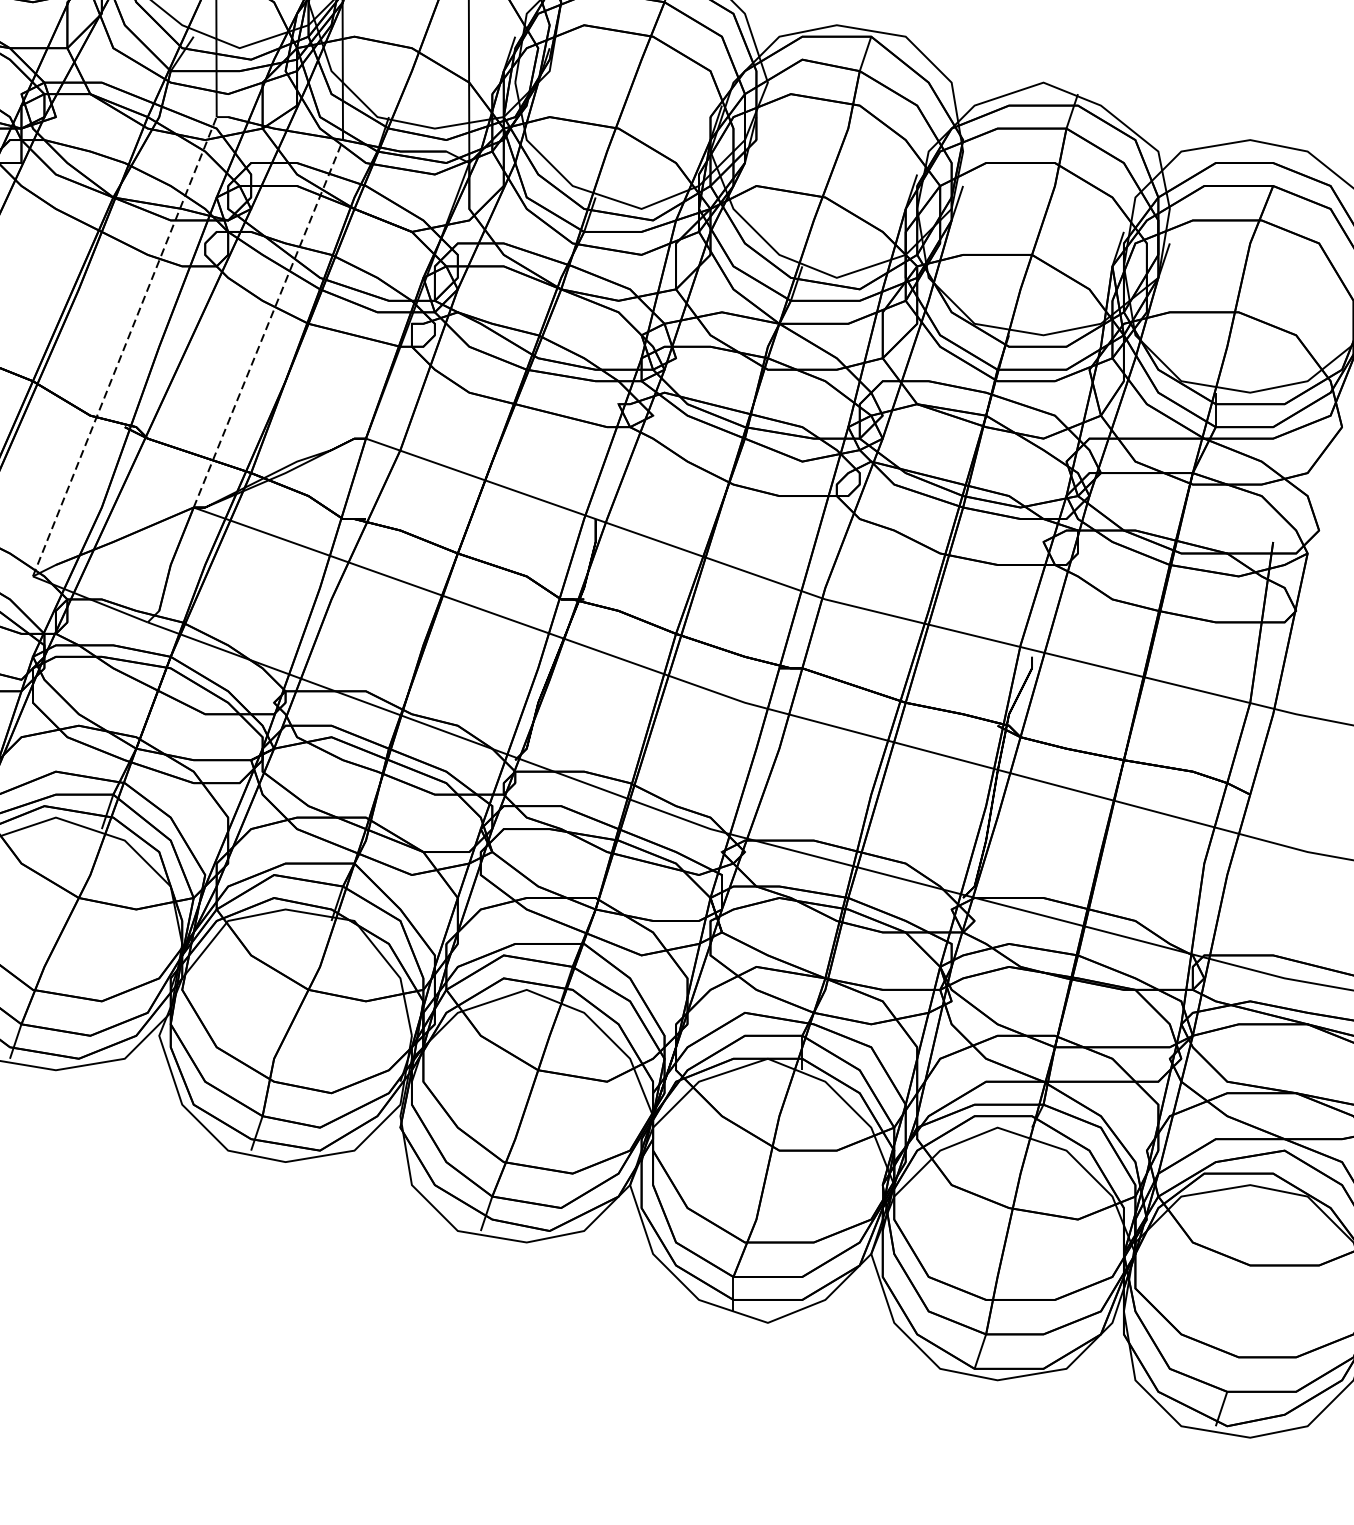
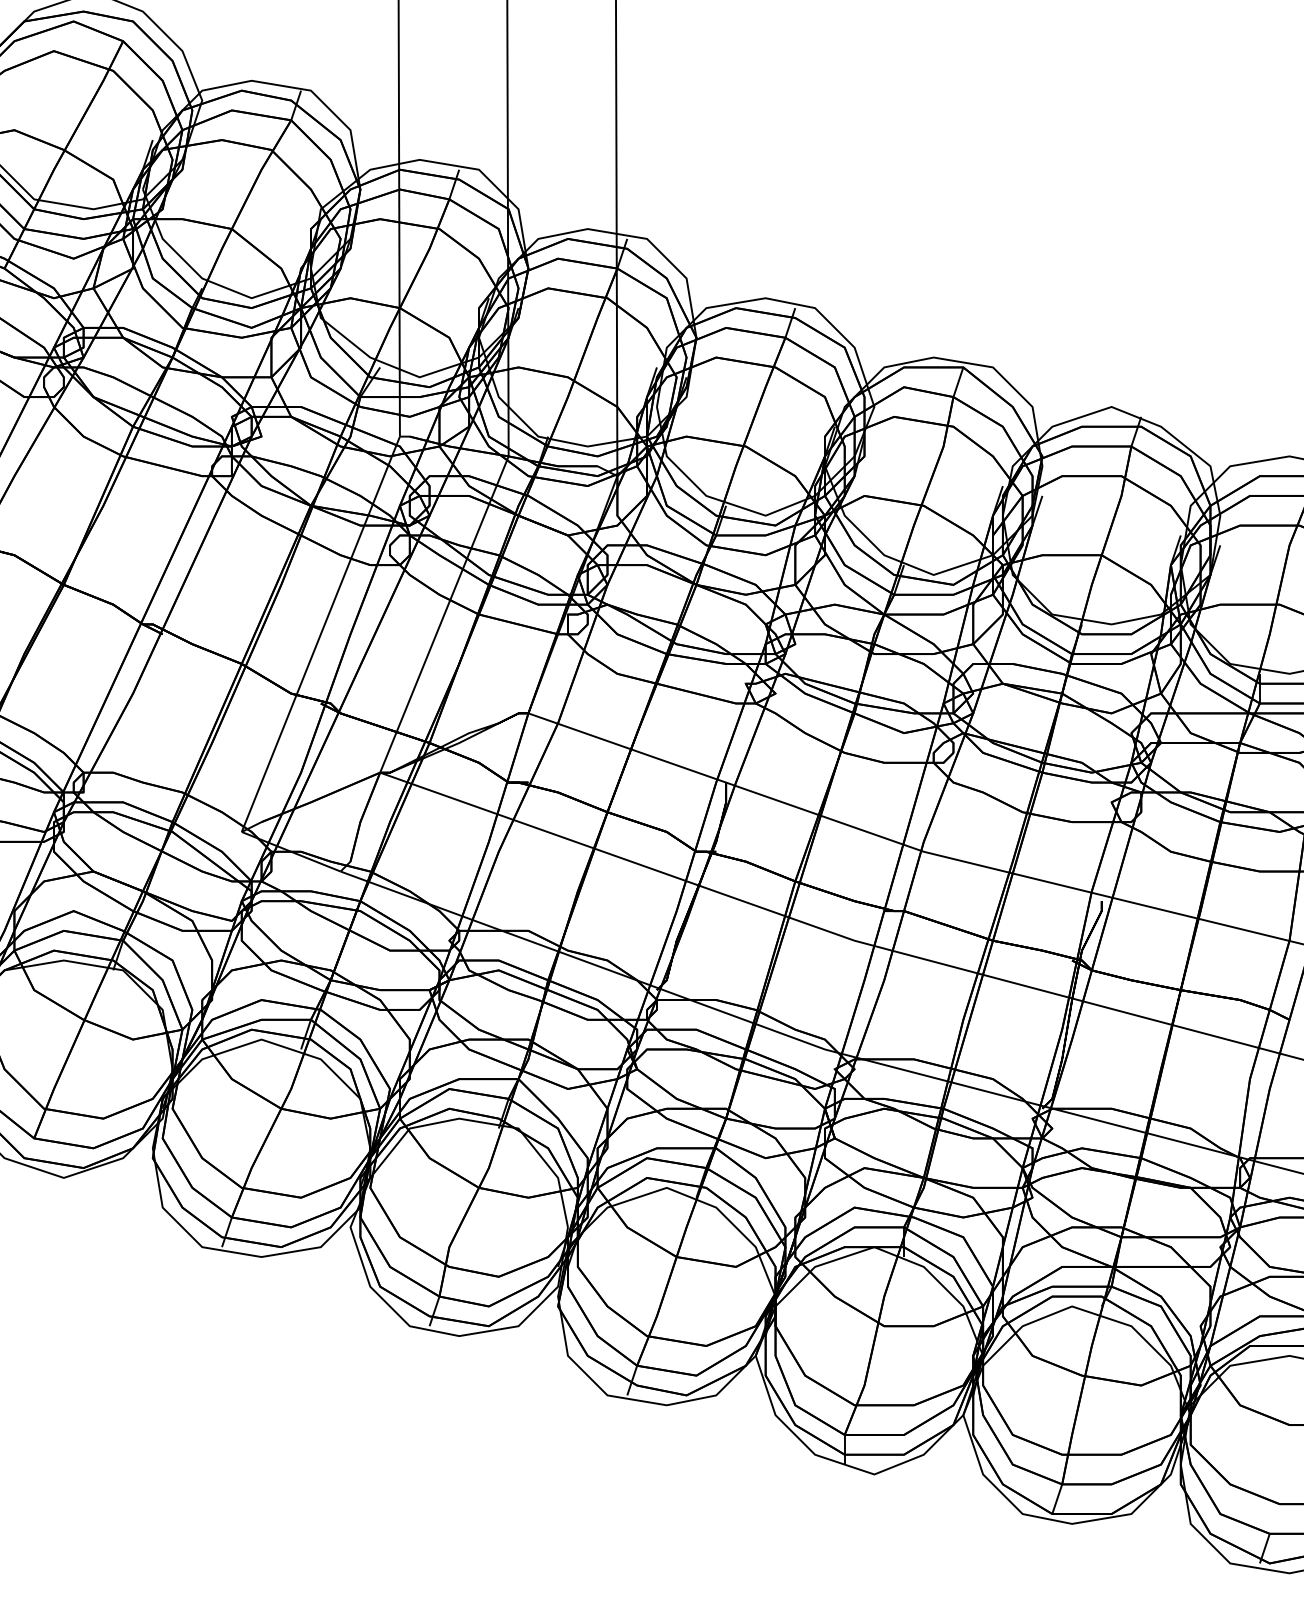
line: (268, 323) -> (444, 614), dashed -> solid
line: (124, 346) -> (320, 634), dashed -> solid

